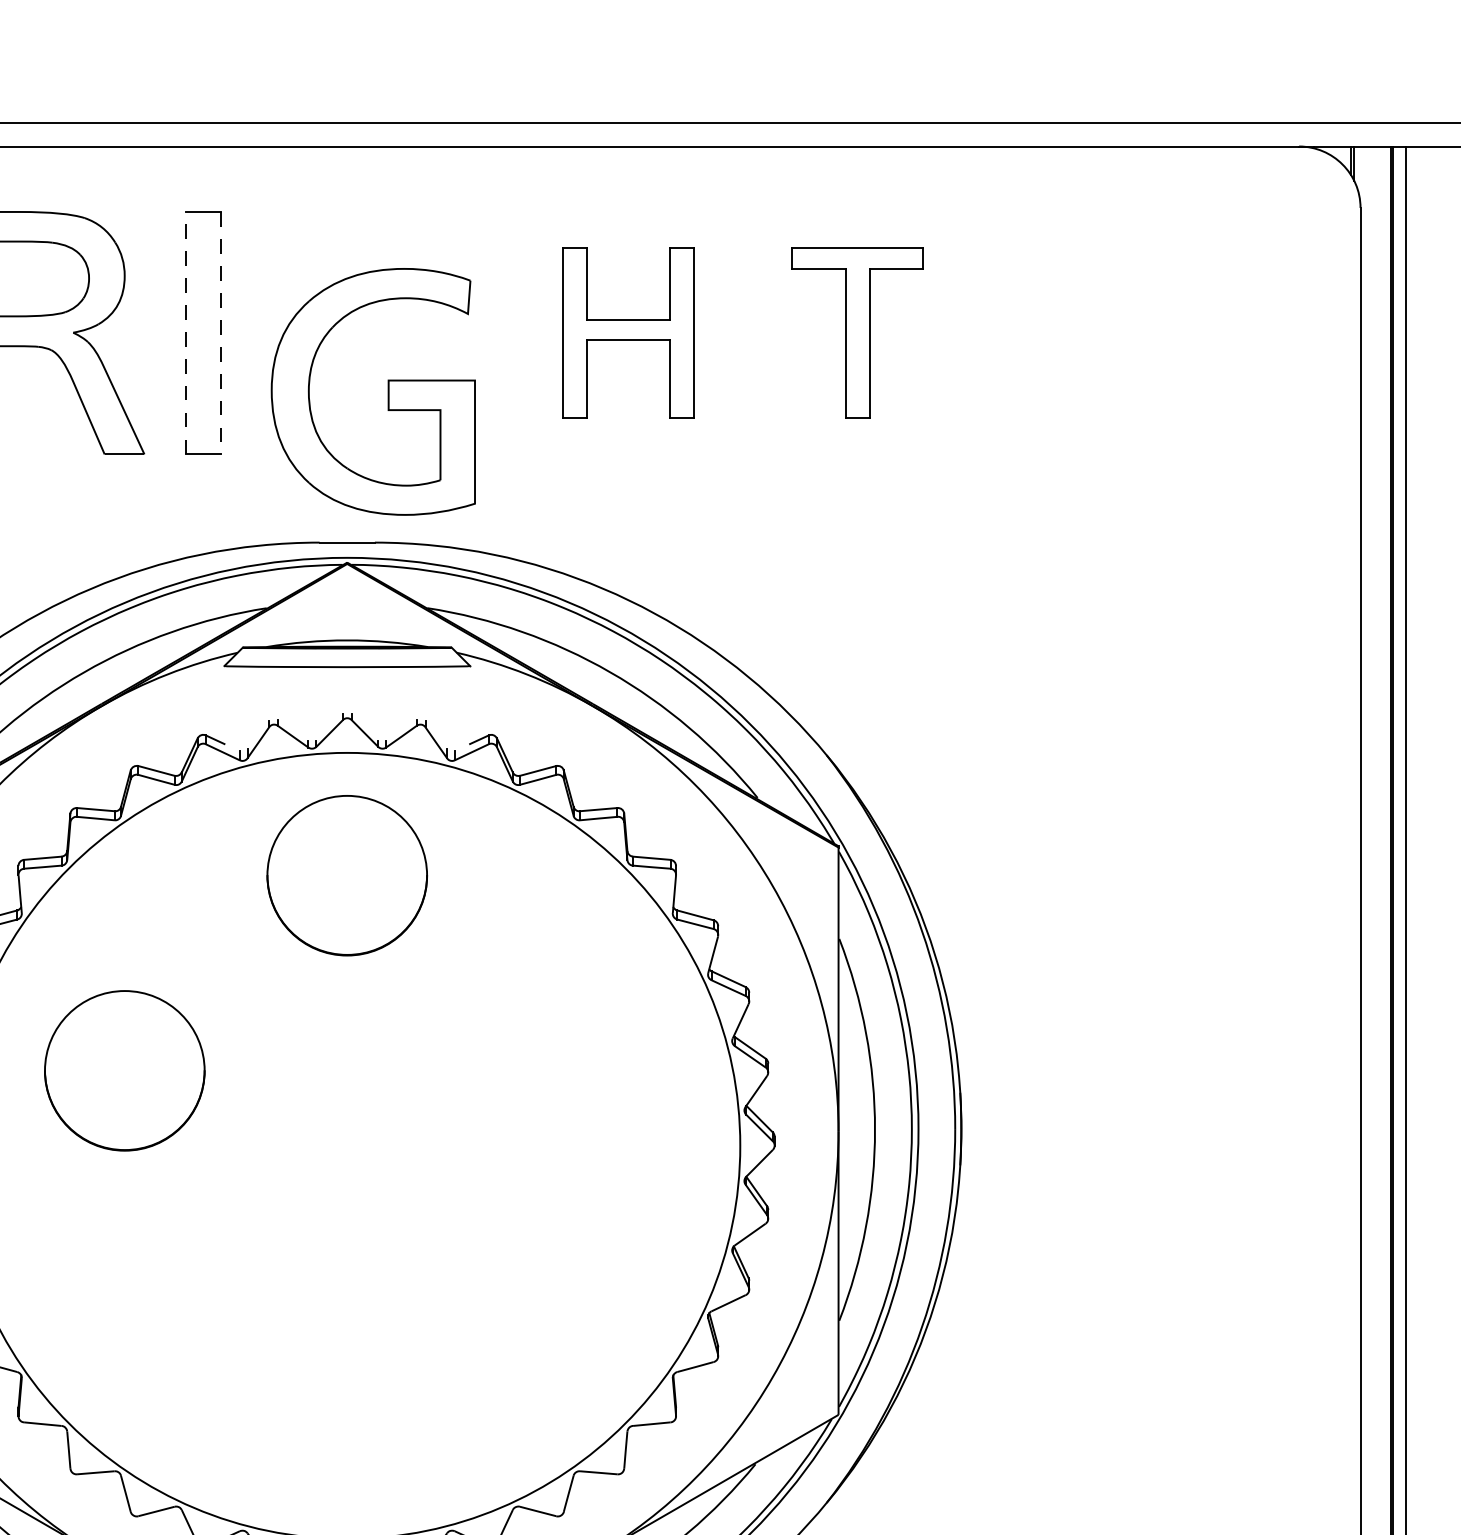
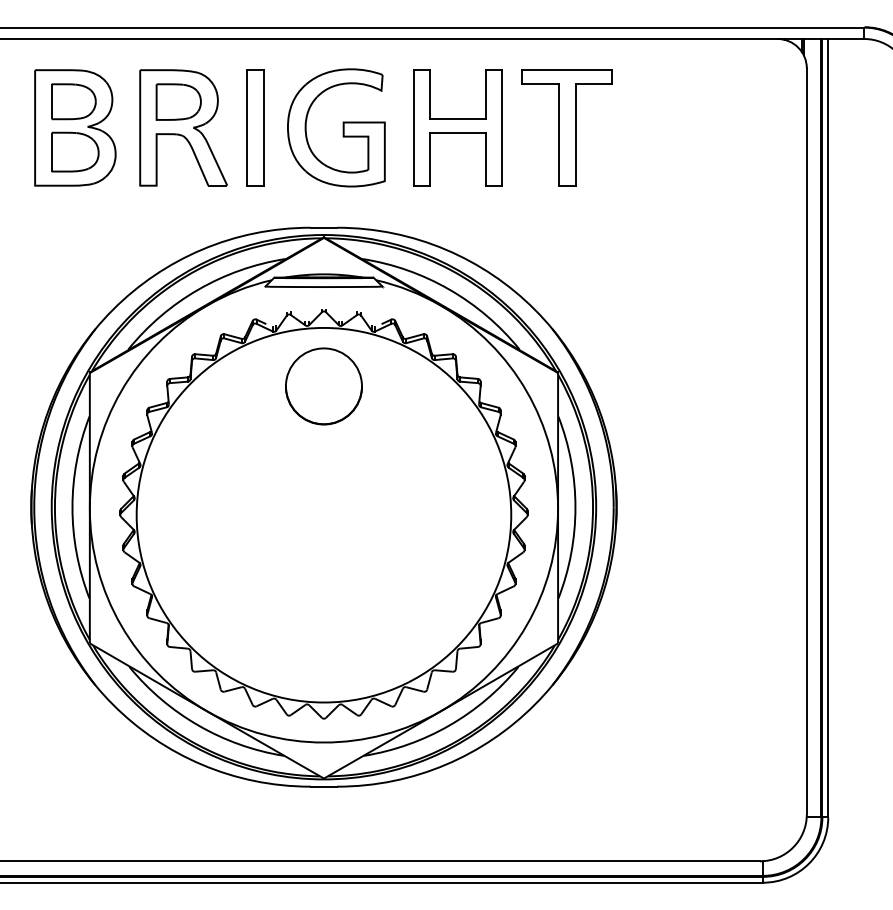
line: (186, 332) -> (247, 127), dashed -> solid
line: (220, 332) -> (263, 127), dashed -> solid
part: (627, 332) -> (457, 127), size x1.43
part: (856, 332) -> (566, 127), size x1.43
part: (373, 391) -> (336, 127), moved
part: (123, 1070) -> (217, 479), removed

